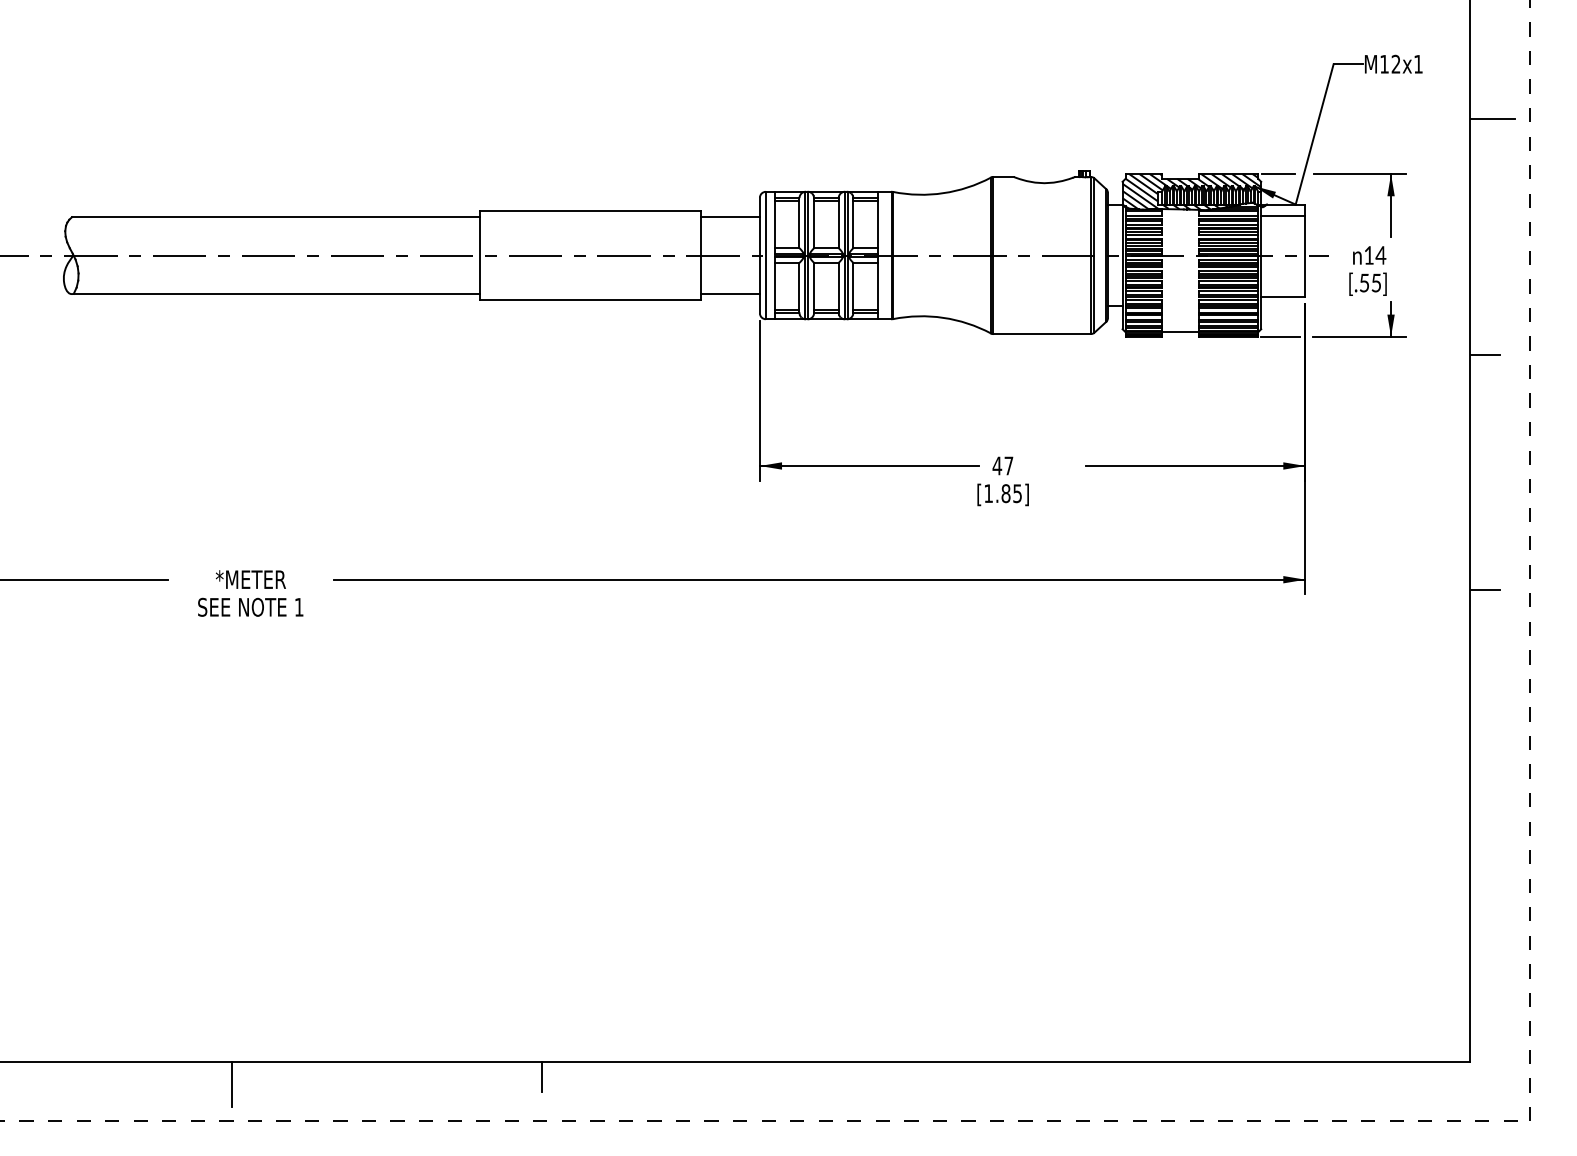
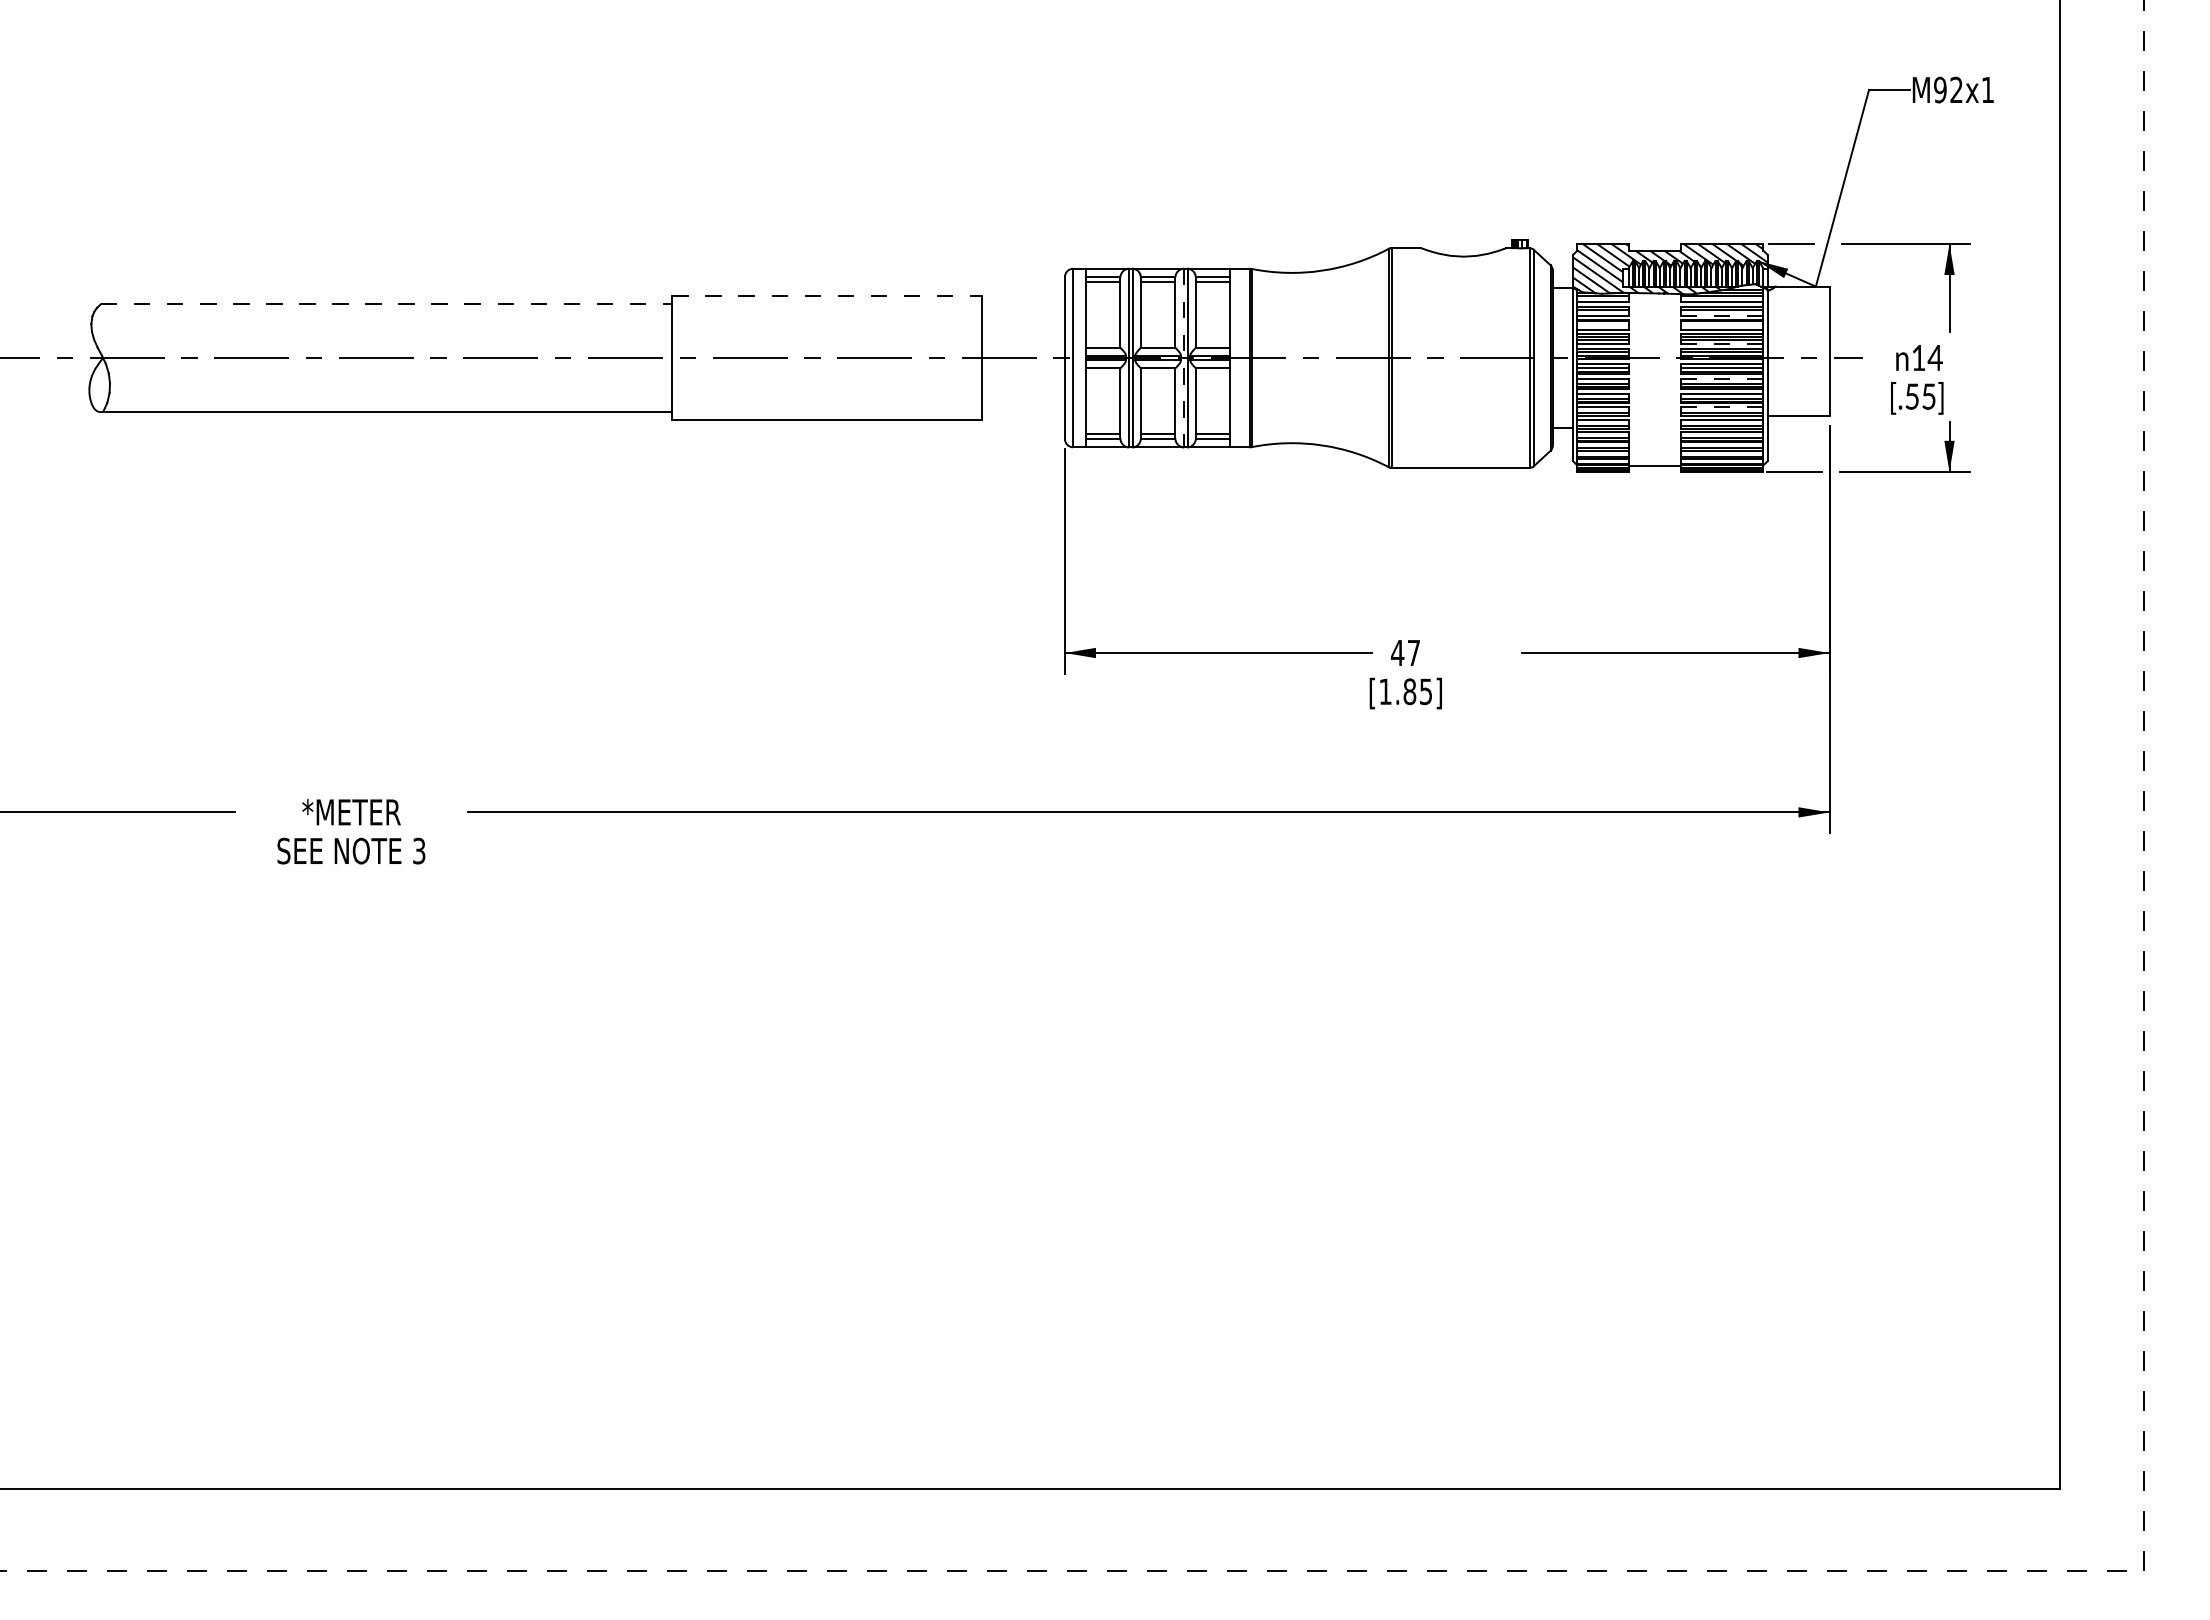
text: (1384, 63) -> (1940, 89), M12x1 -> M92x1
line: (1493, 118) -> (2092, 166), removed
line: (590, 211) -> (827, 296), solid -> dashed
line: (1283, 215) -> (1798, 302), removed
line: (275, 217) -> (386, 304), solid -> dashed
line: (730, 217) -> (1023, 304), removed
line: (1229, 225) -> (1722, 315), solid -> dashed
line: (1144, 231) -> (1603, 324), removed
line: (1228, 231) -> (1721, 324), removed
line: (1229, 245) -> (1722, 344), solid -> dashed
line: (844, 255) -> (1183, 358), solid -> dashed
line: (1229, 270) -> (1722, 379), solid -> dashed
line: (1229, 290) -> (1722, 407), solid -> dashed
line: (730, 293) -> (1023, 411), removed
line: (1485, 354) -> (2081, 496), removed
line: (1485, 590) -> (2081, 827), removed
text: (299, 606) -> (419, 850), 1 -> 3
line: (541, 1077) -> (759, 1509), removed
line: (232, 1084) -> (325, 1519), removed

